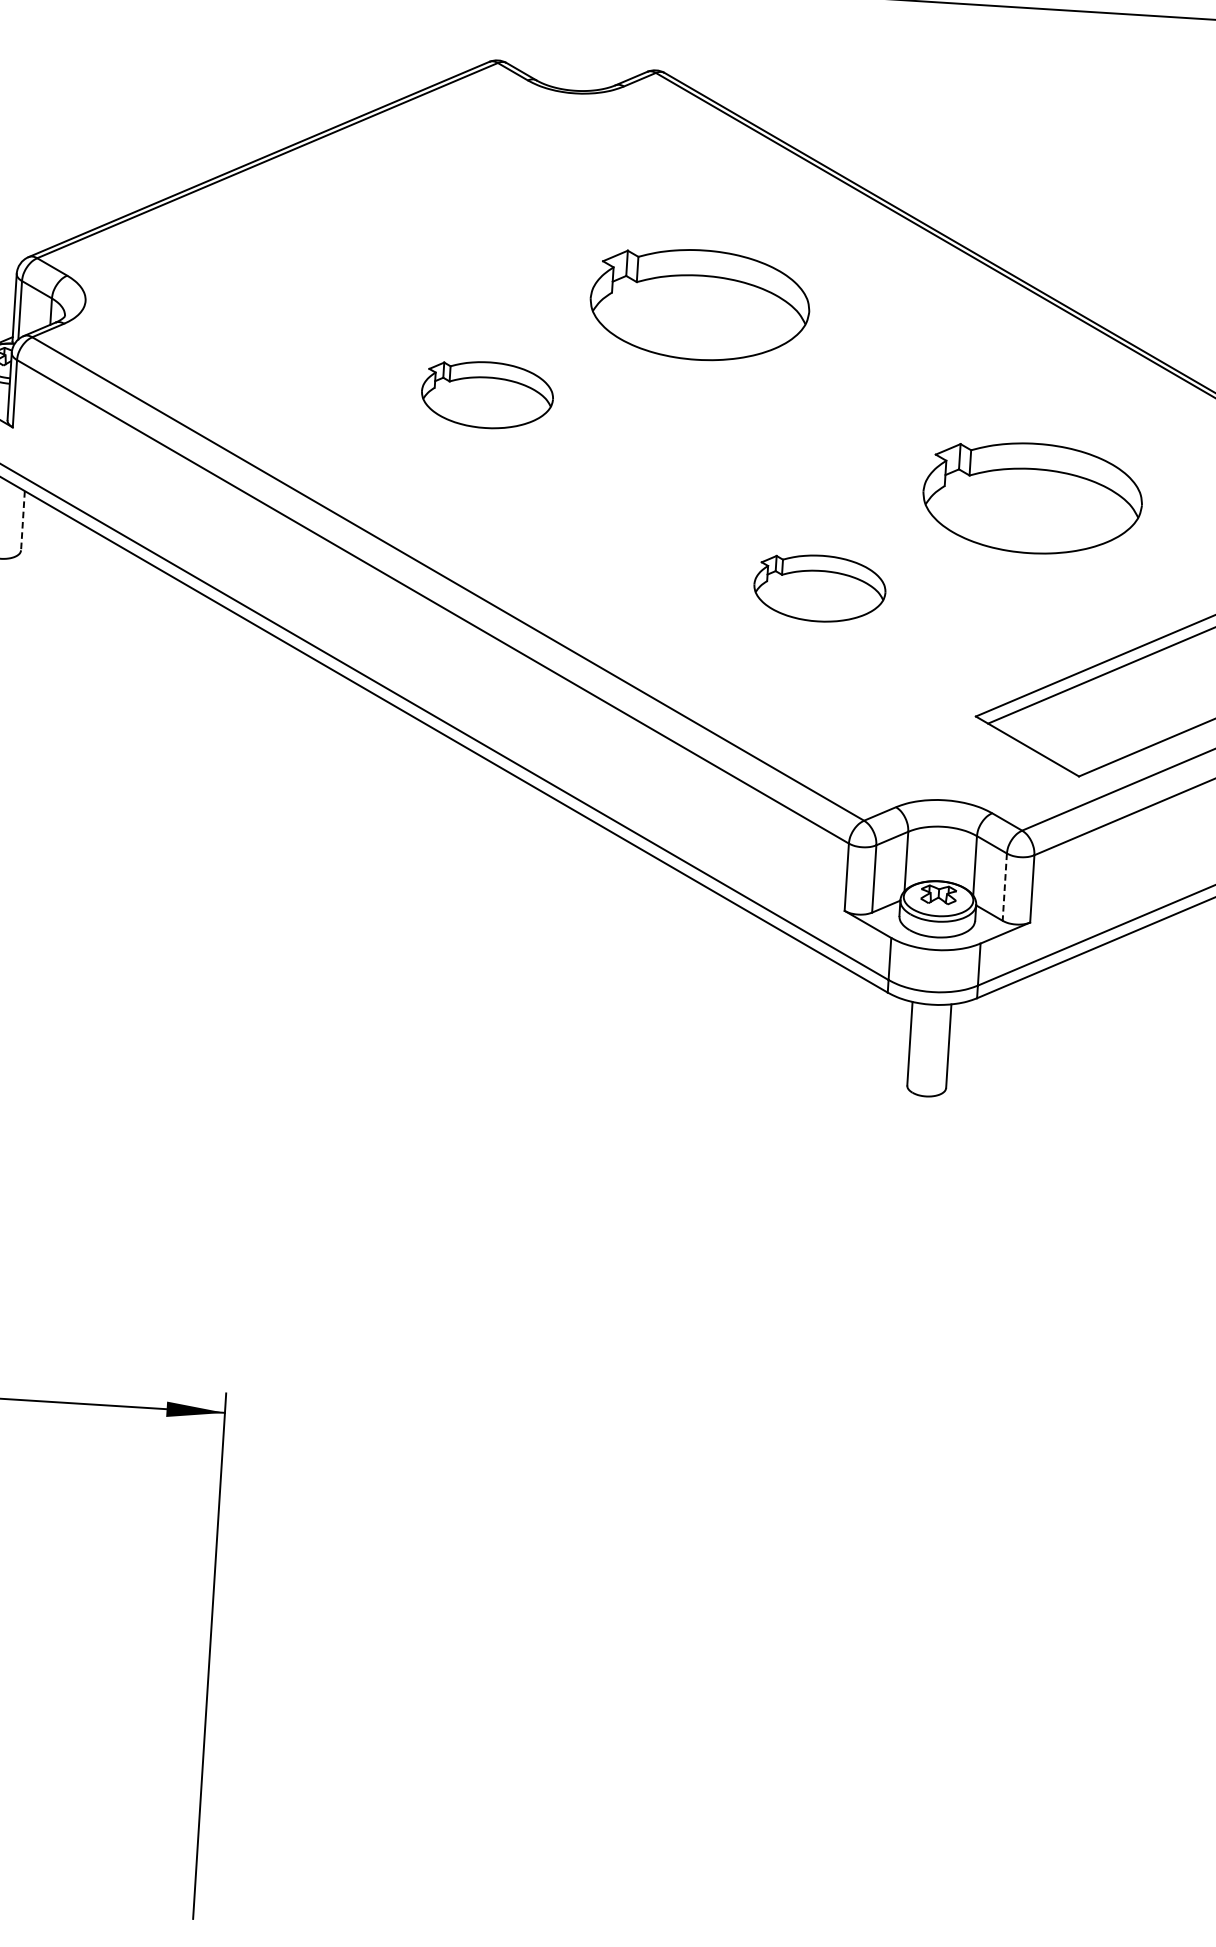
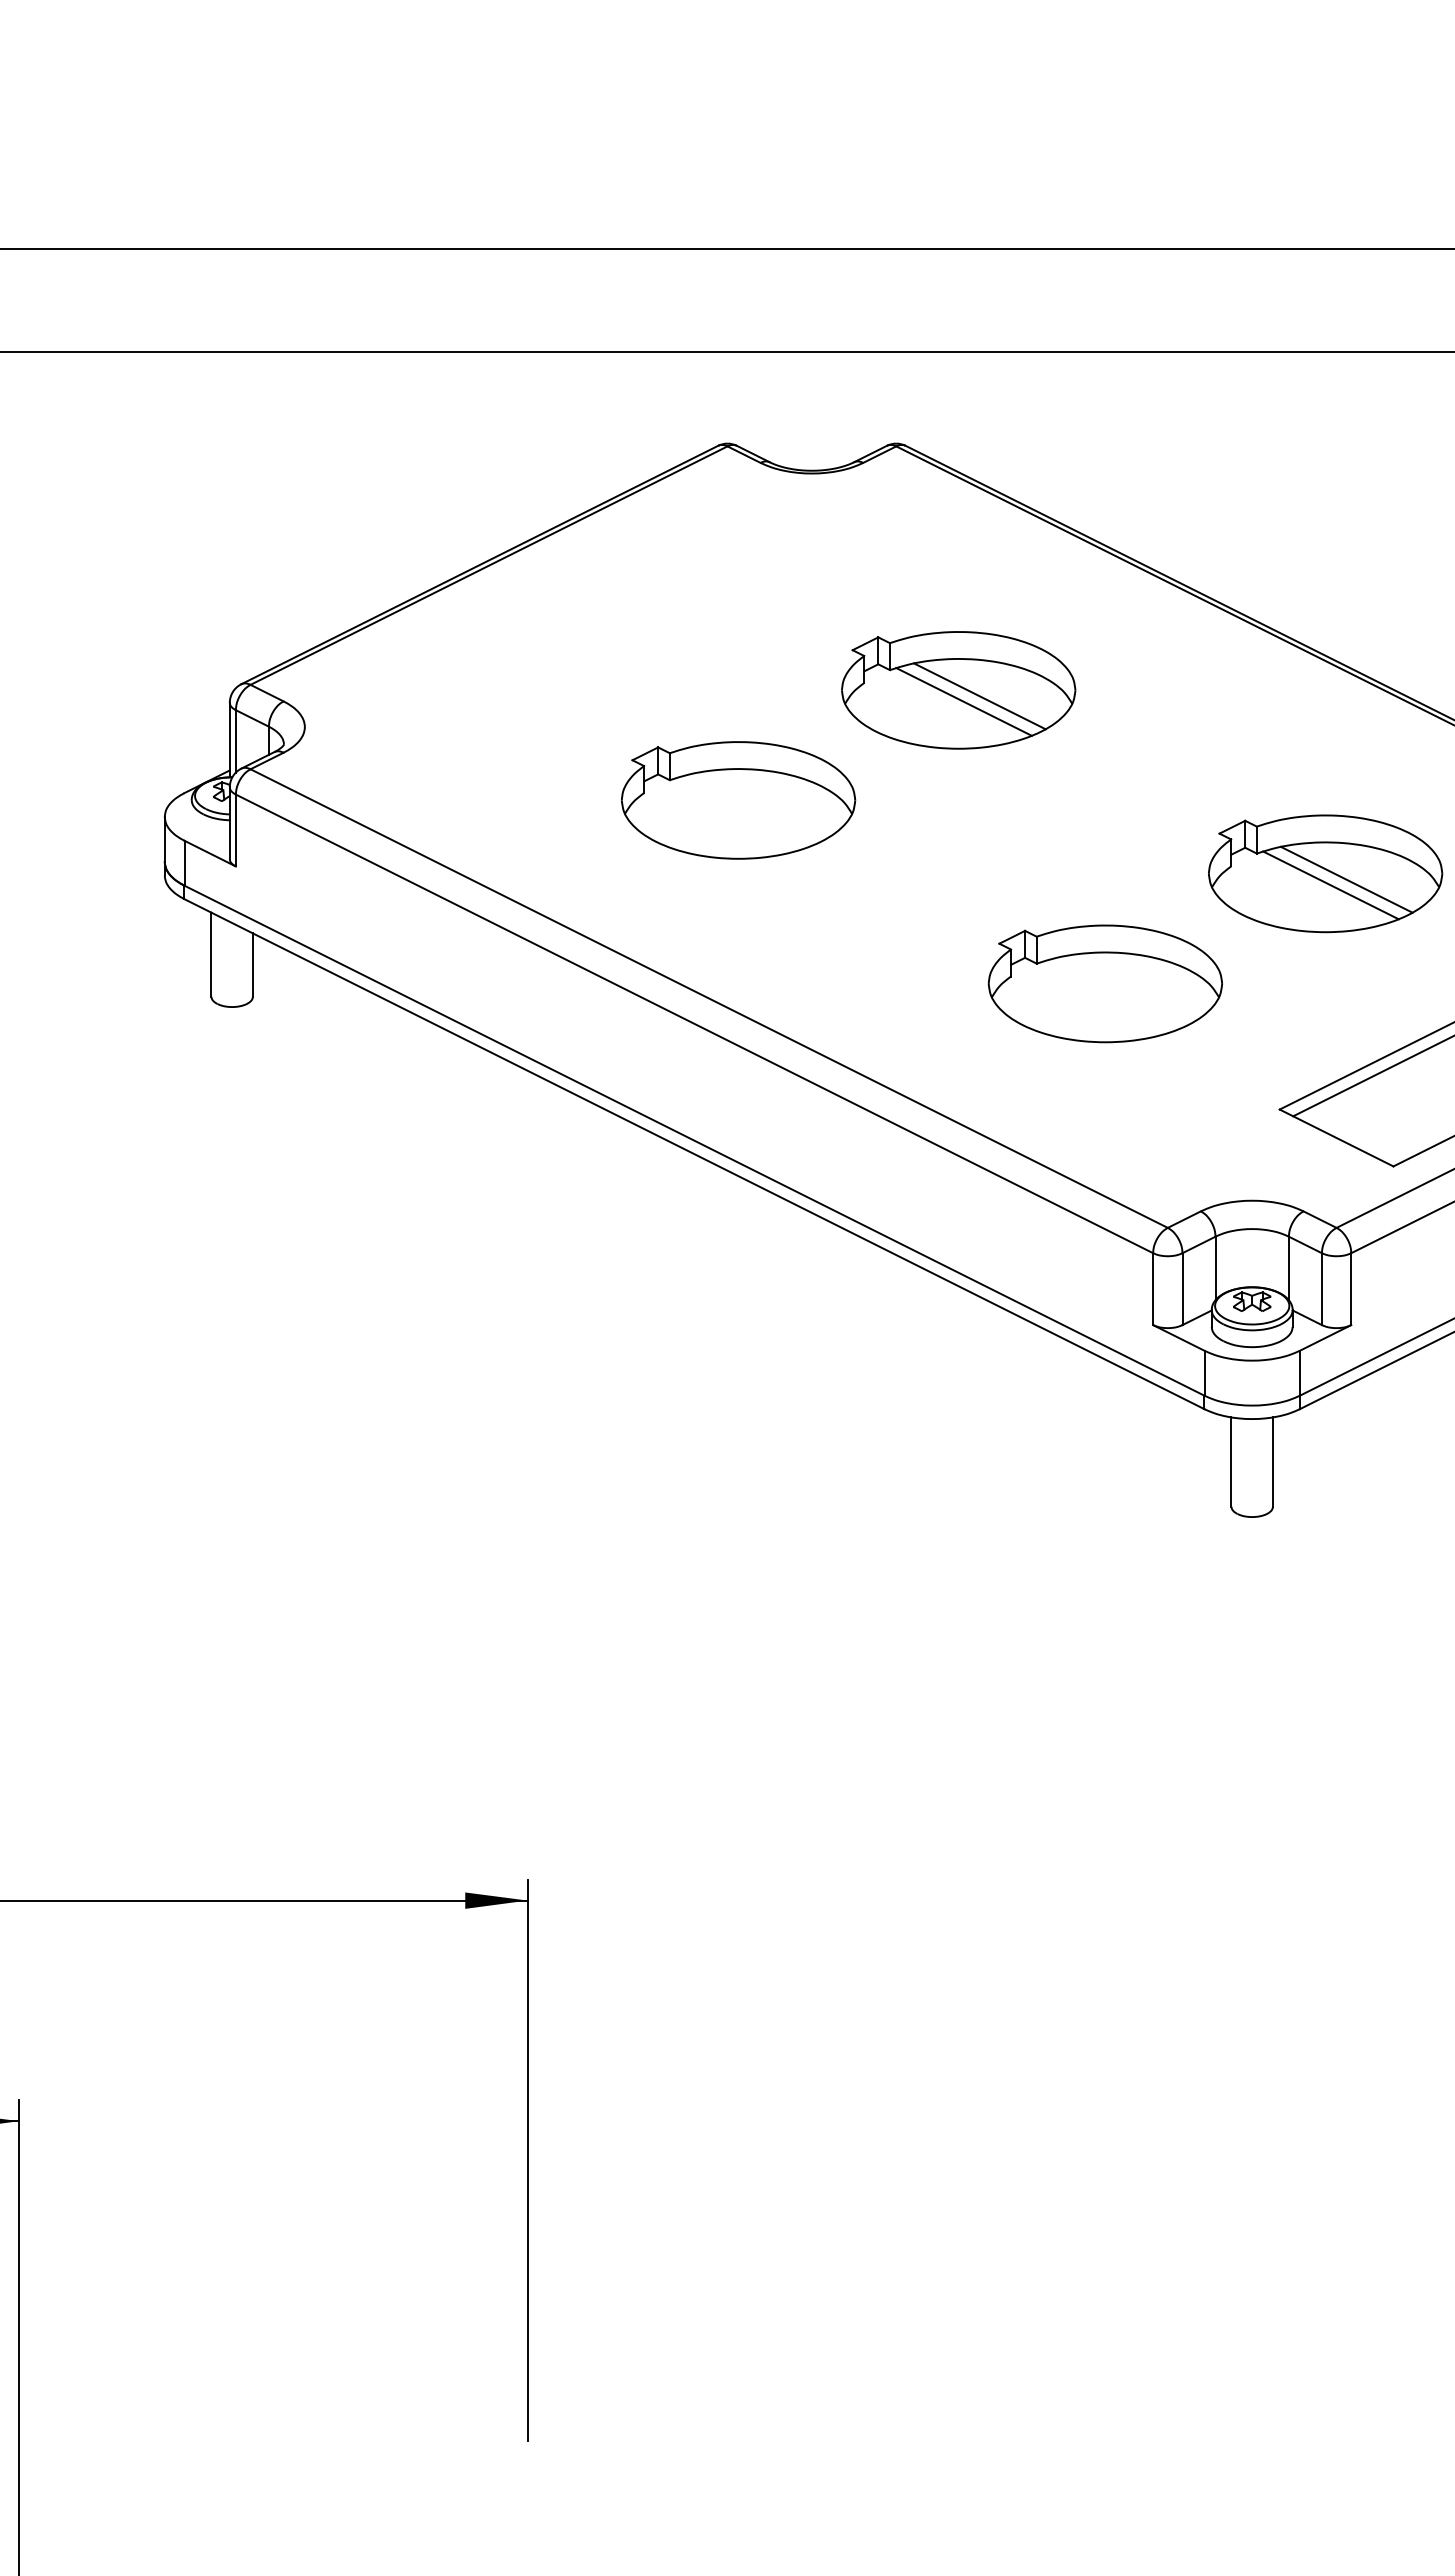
line: (719, 312) -> (979, 696), added
line: (703, 315) -> (963, 701), added
part: (487, 395) -> (738, 800), size x1.67
line: (1051, 505) -> (1346, 879), added
line: (1036, 509) -> (1330, 885), added
line: (22, 521) -> (252, 965), dashed -> solid
part: (819, 588) -> (1104, 983), size x1.67
line: (1004, 887) -> (1321, 1289), dashed -> solid

